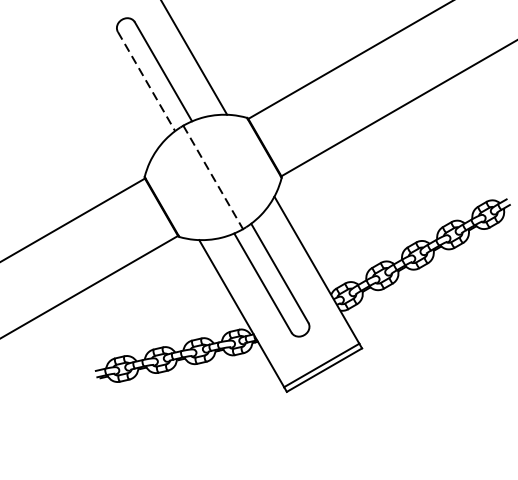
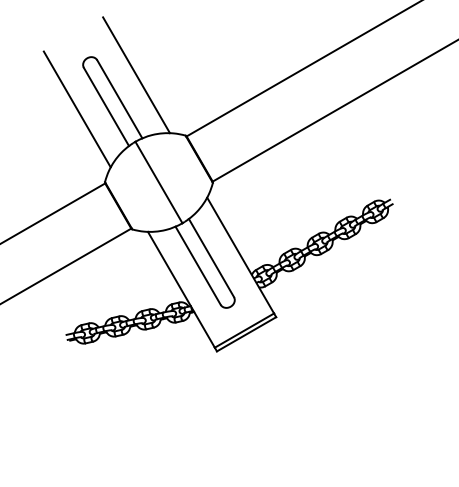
line: (146, 82) -> (106, 107), dashed -> solid
line: (108, 84) -> (76, 109), added
line: (213, 177) -> (159, 182), dashed -> solid

